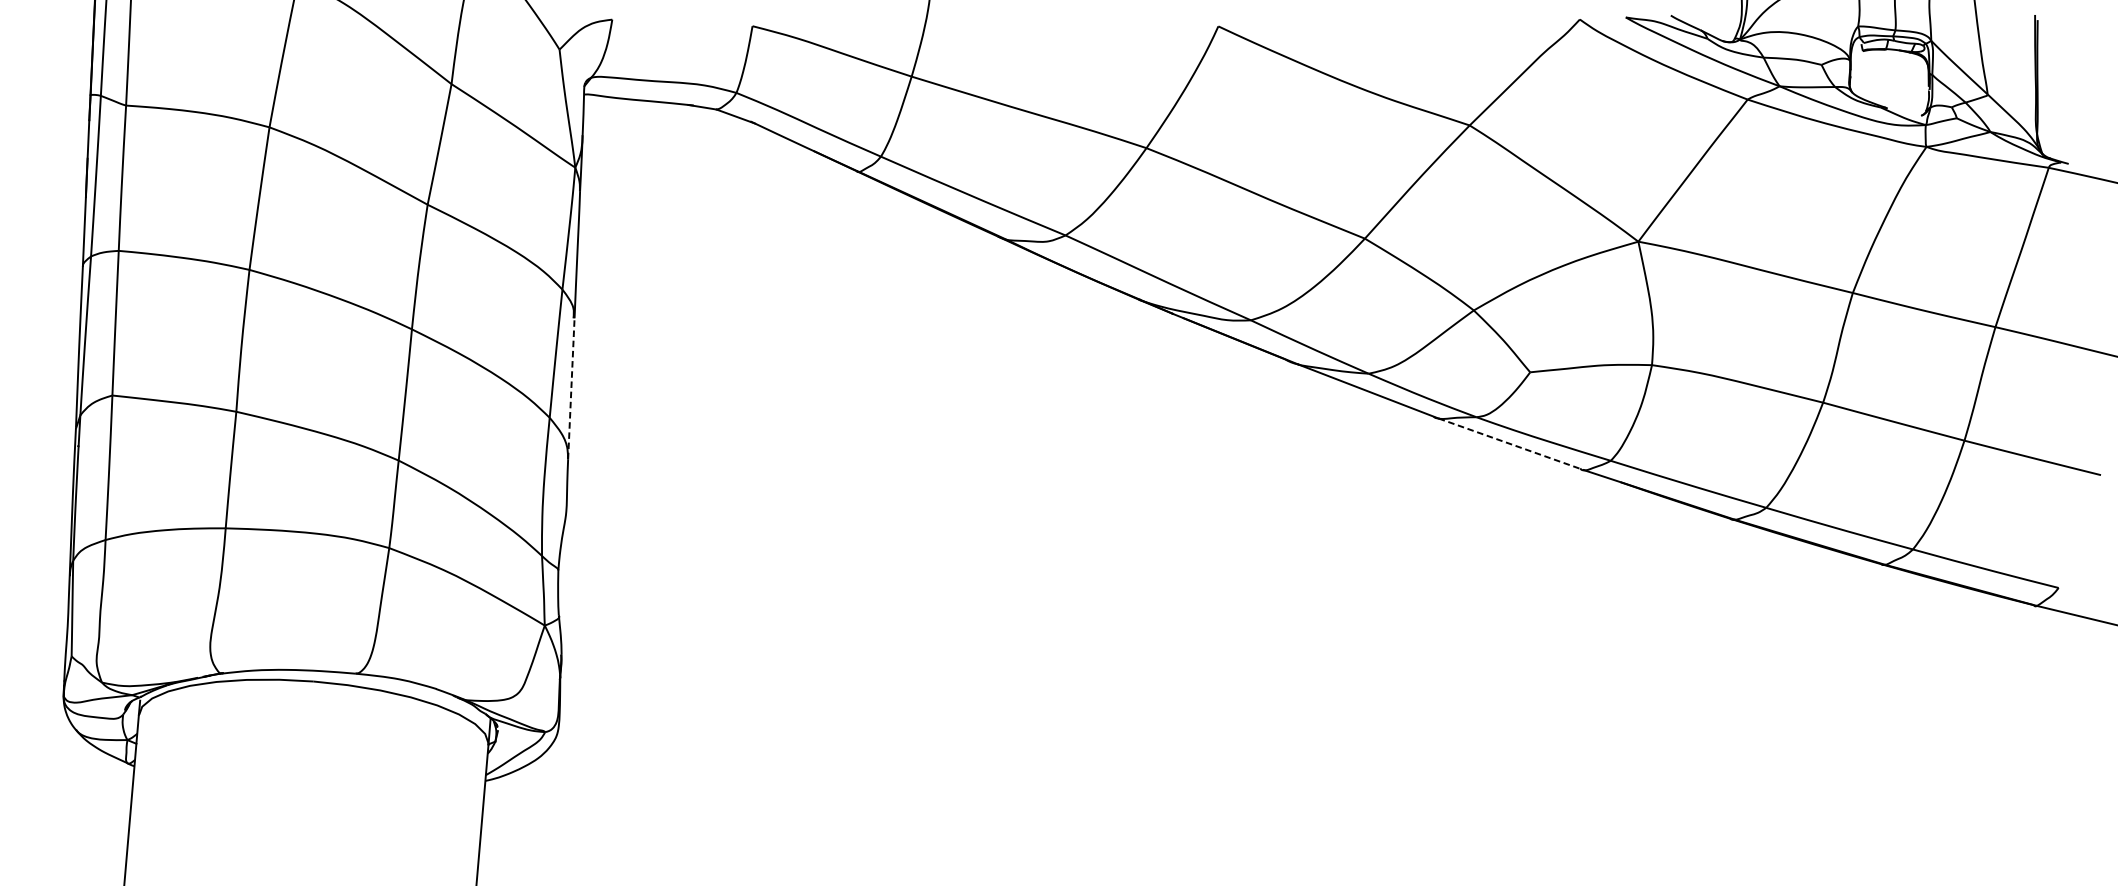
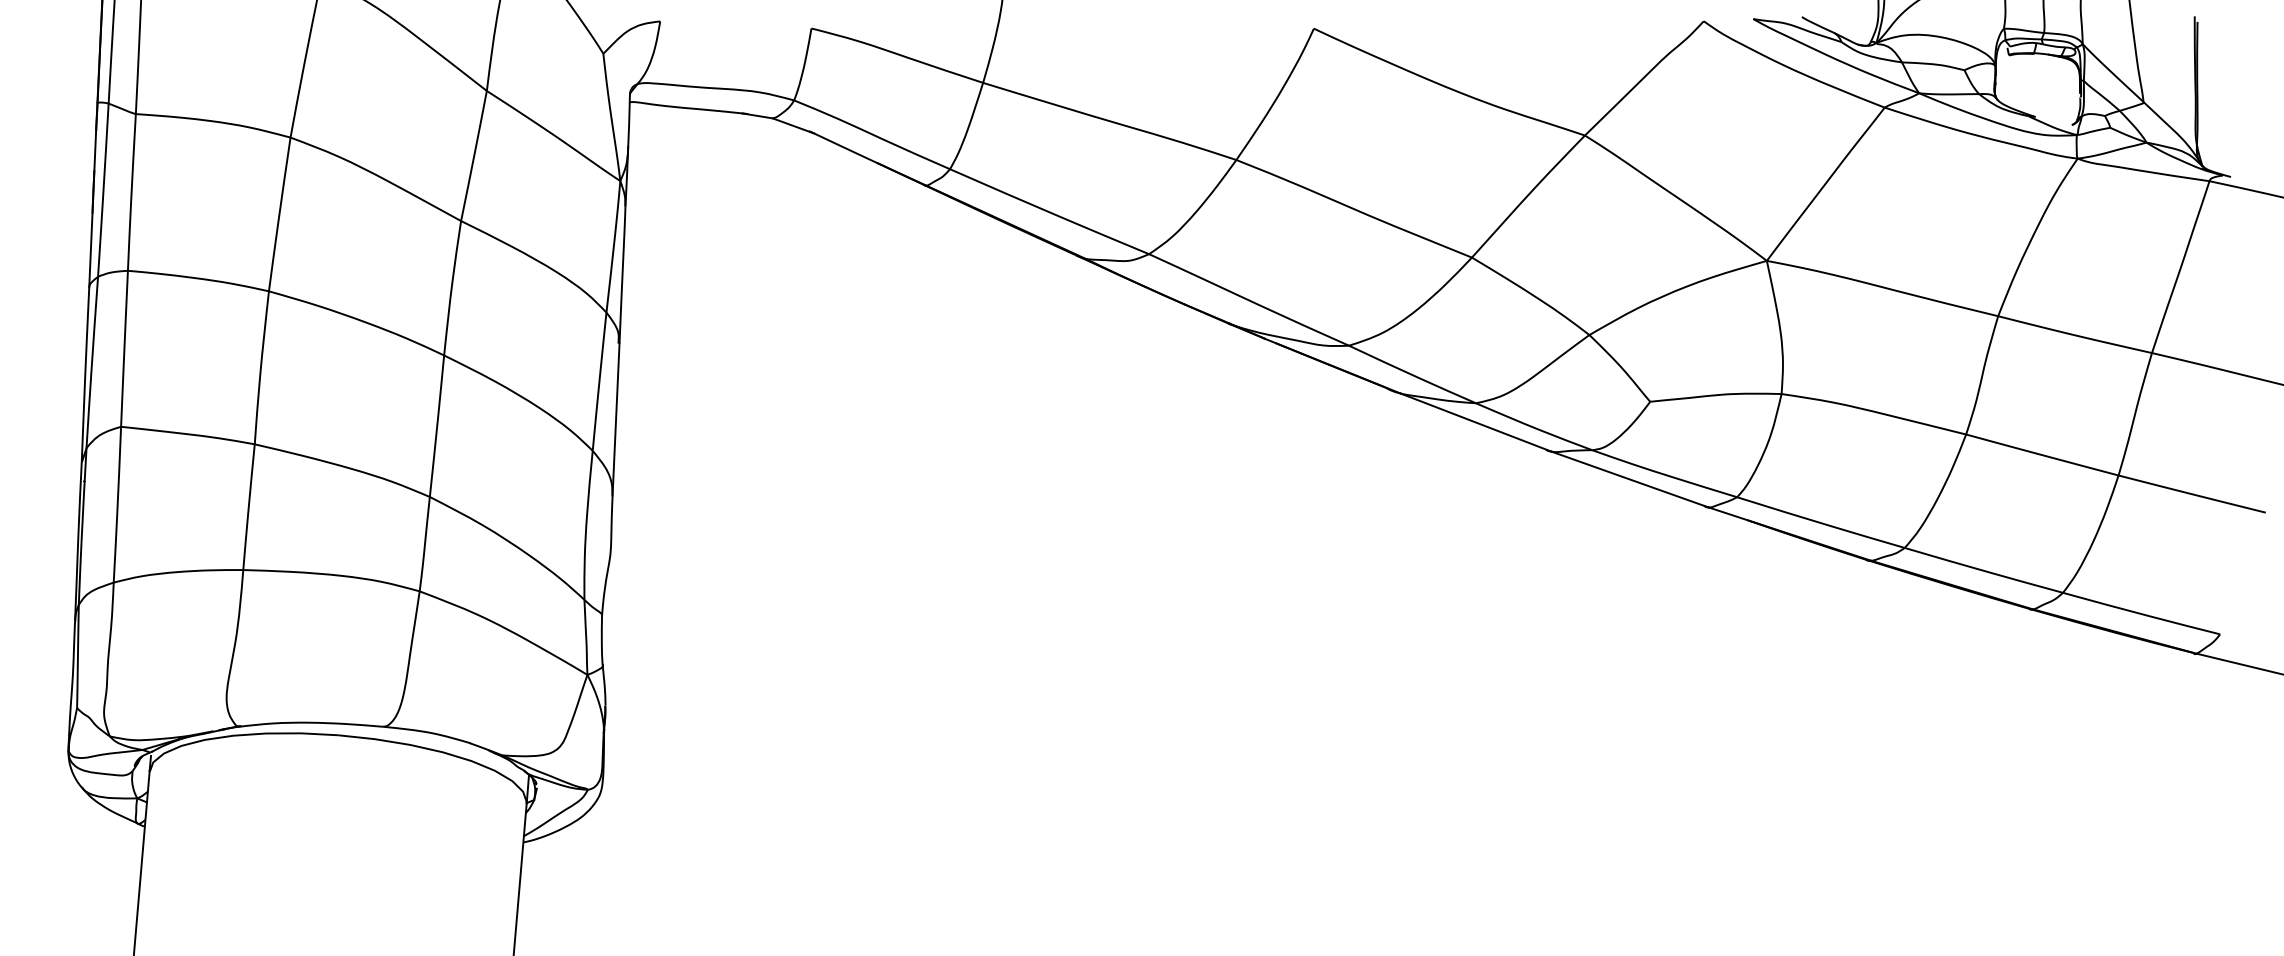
line: (571, 388) -> (616, 419), dashed -> solid
line: (1511, 444) -> (1630, 479), dashed -> solid

